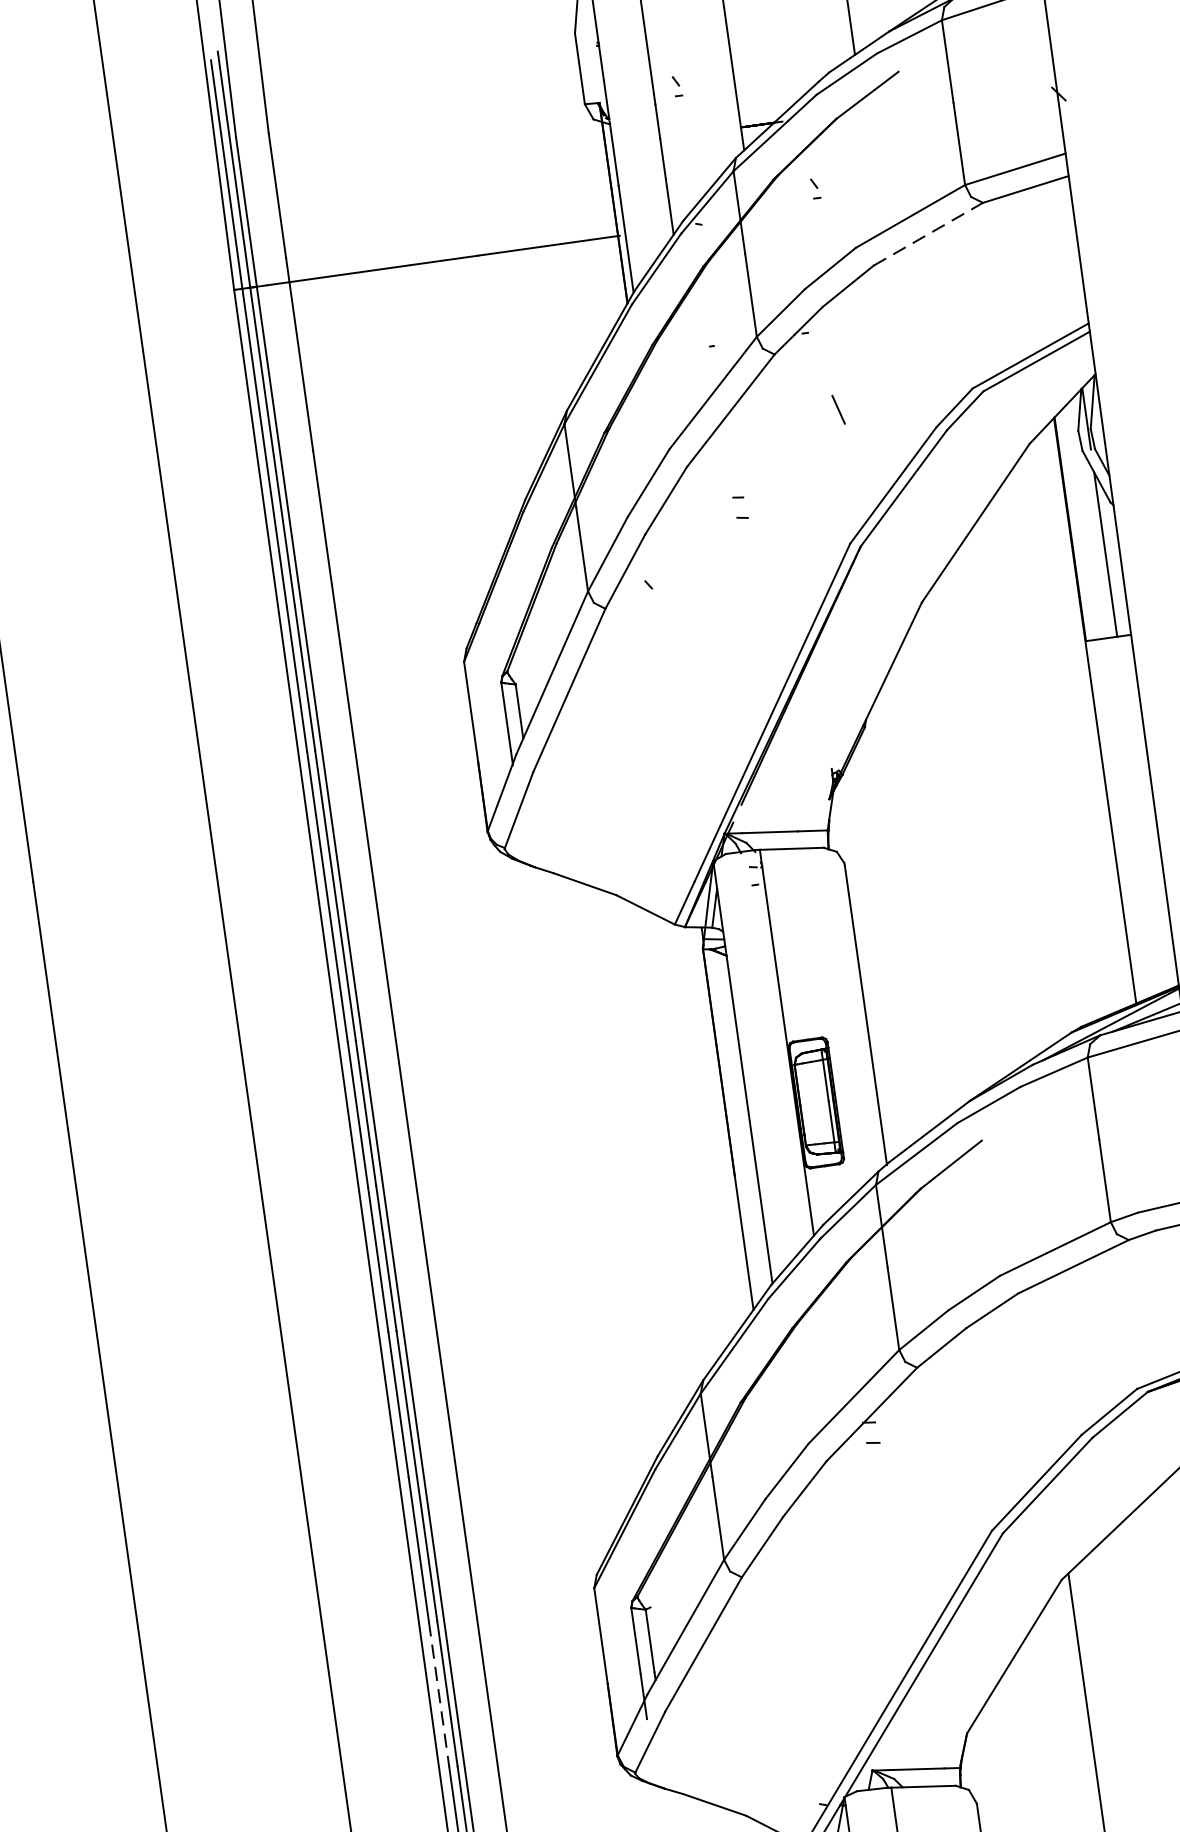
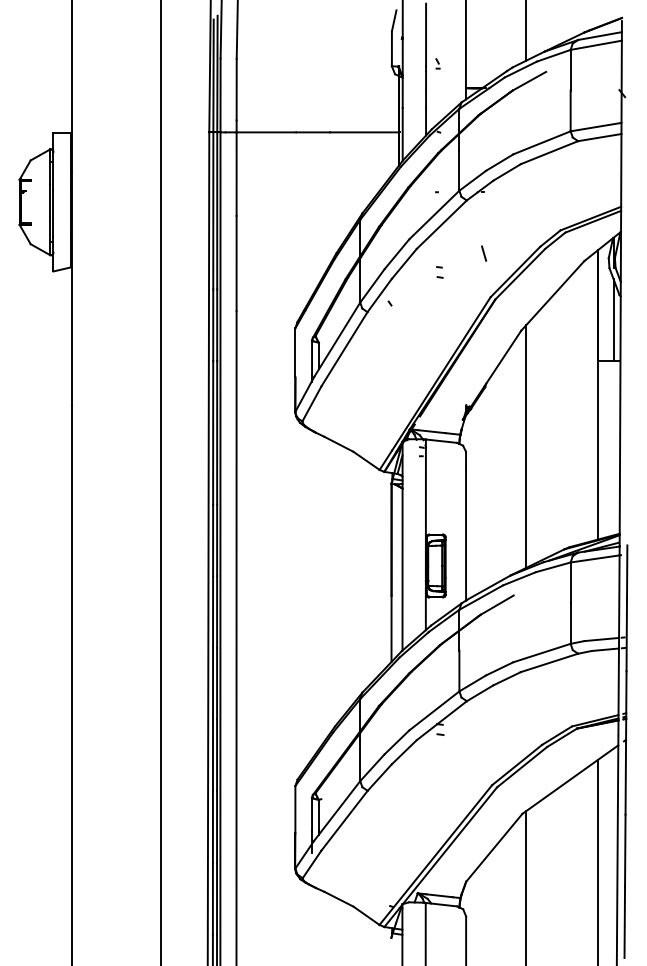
part: (814, 187) -> (497, 122), removed
line: (928, 233) -> (549, 152), dashed -> solid
line: (839, 409) -> (484, 253), moved
line: (965, 835) -> (526, 446), added
line: (438, 1695) -> (212, 827), dashed -> solid

